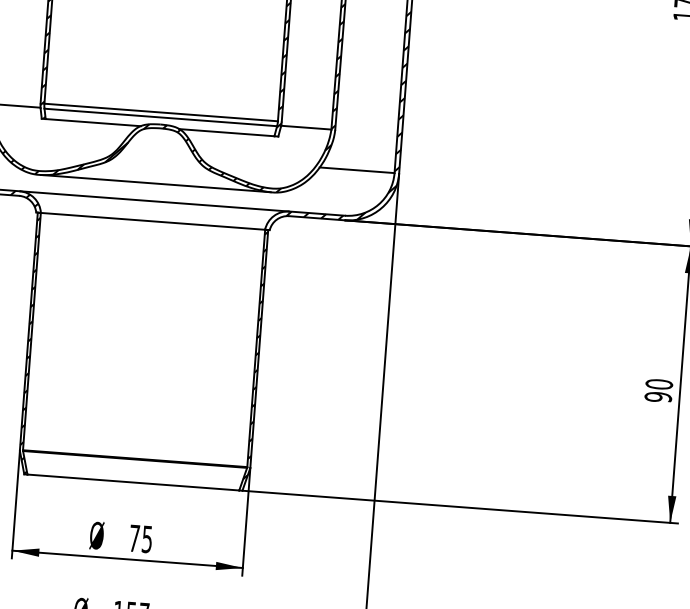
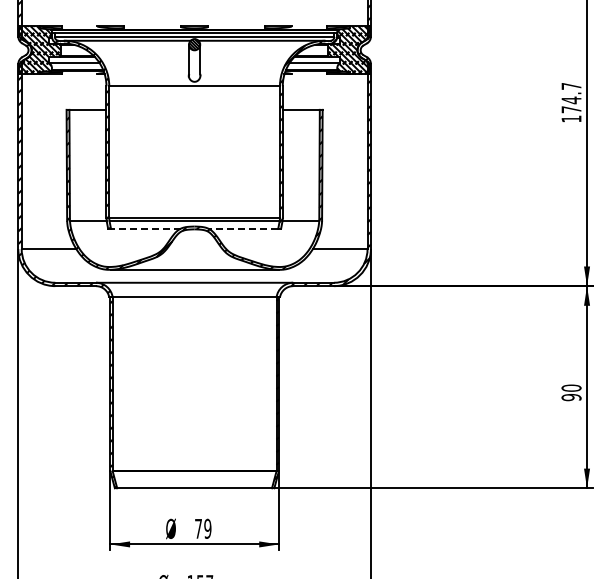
line: (92, 122) -> (145, 228), solid -> dashed
line: (226, 132) -> (243, 228), solid -> dashed
text: (146, 538) -> (207, 528), 75 -> 79

